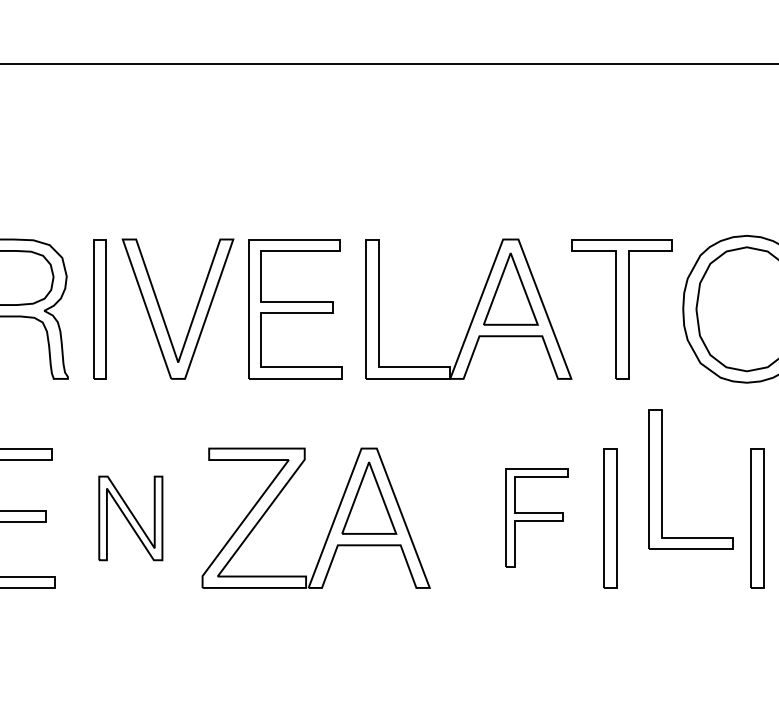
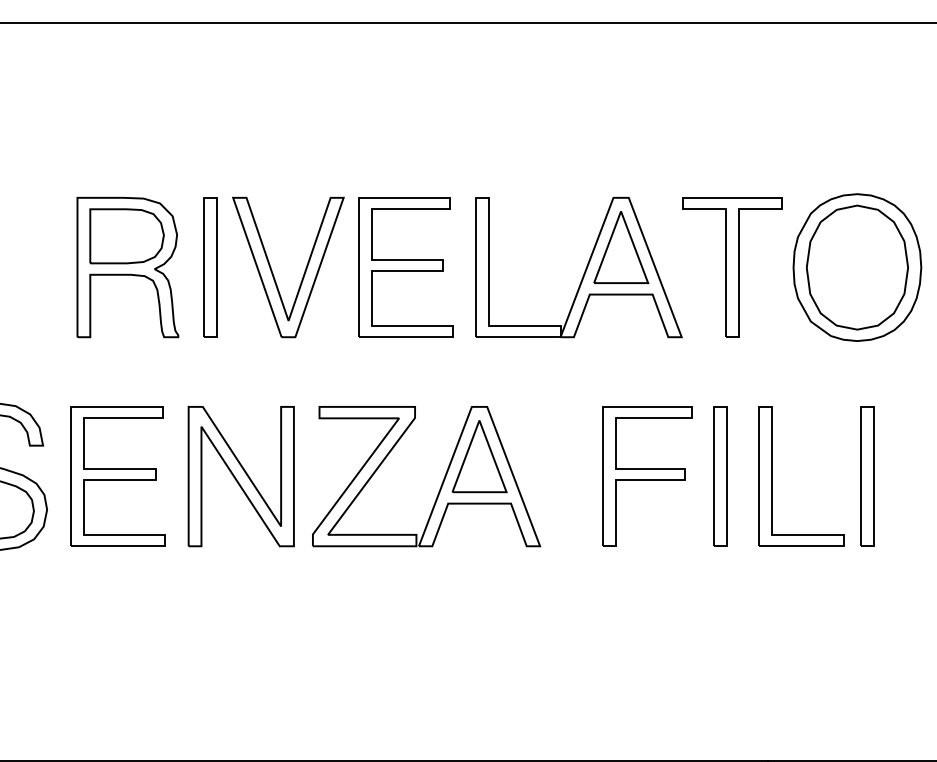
part: (662, 479) -> (772, 476), moved
part: (130, 518) -> (240, 476), size x1.67
part: (537, 518) -> (647, 476), size x1.43

